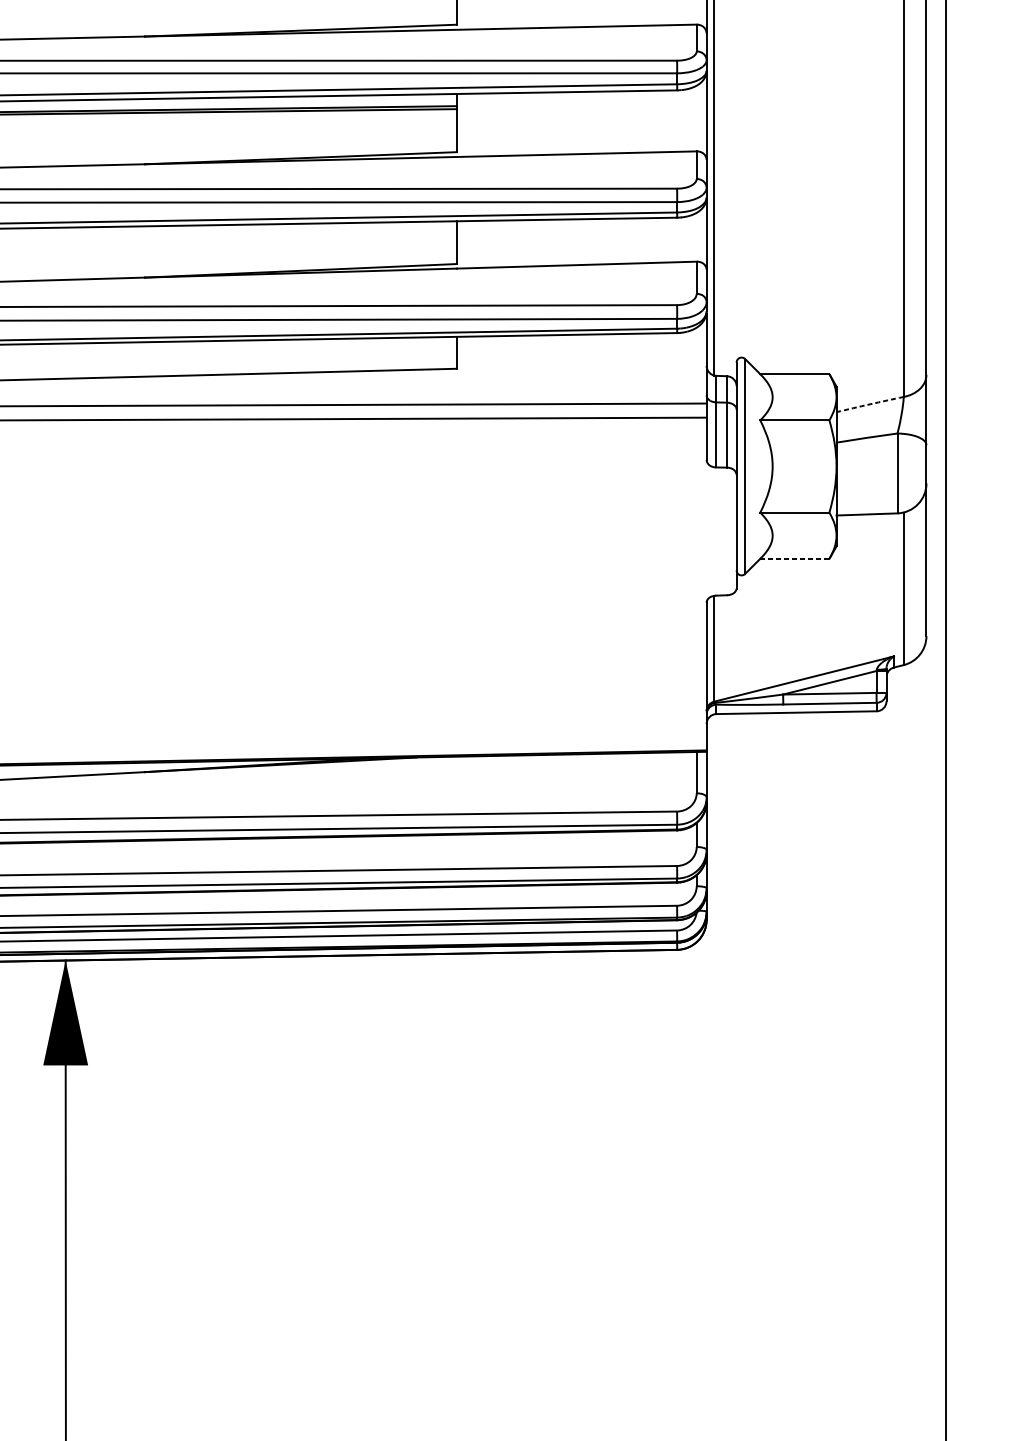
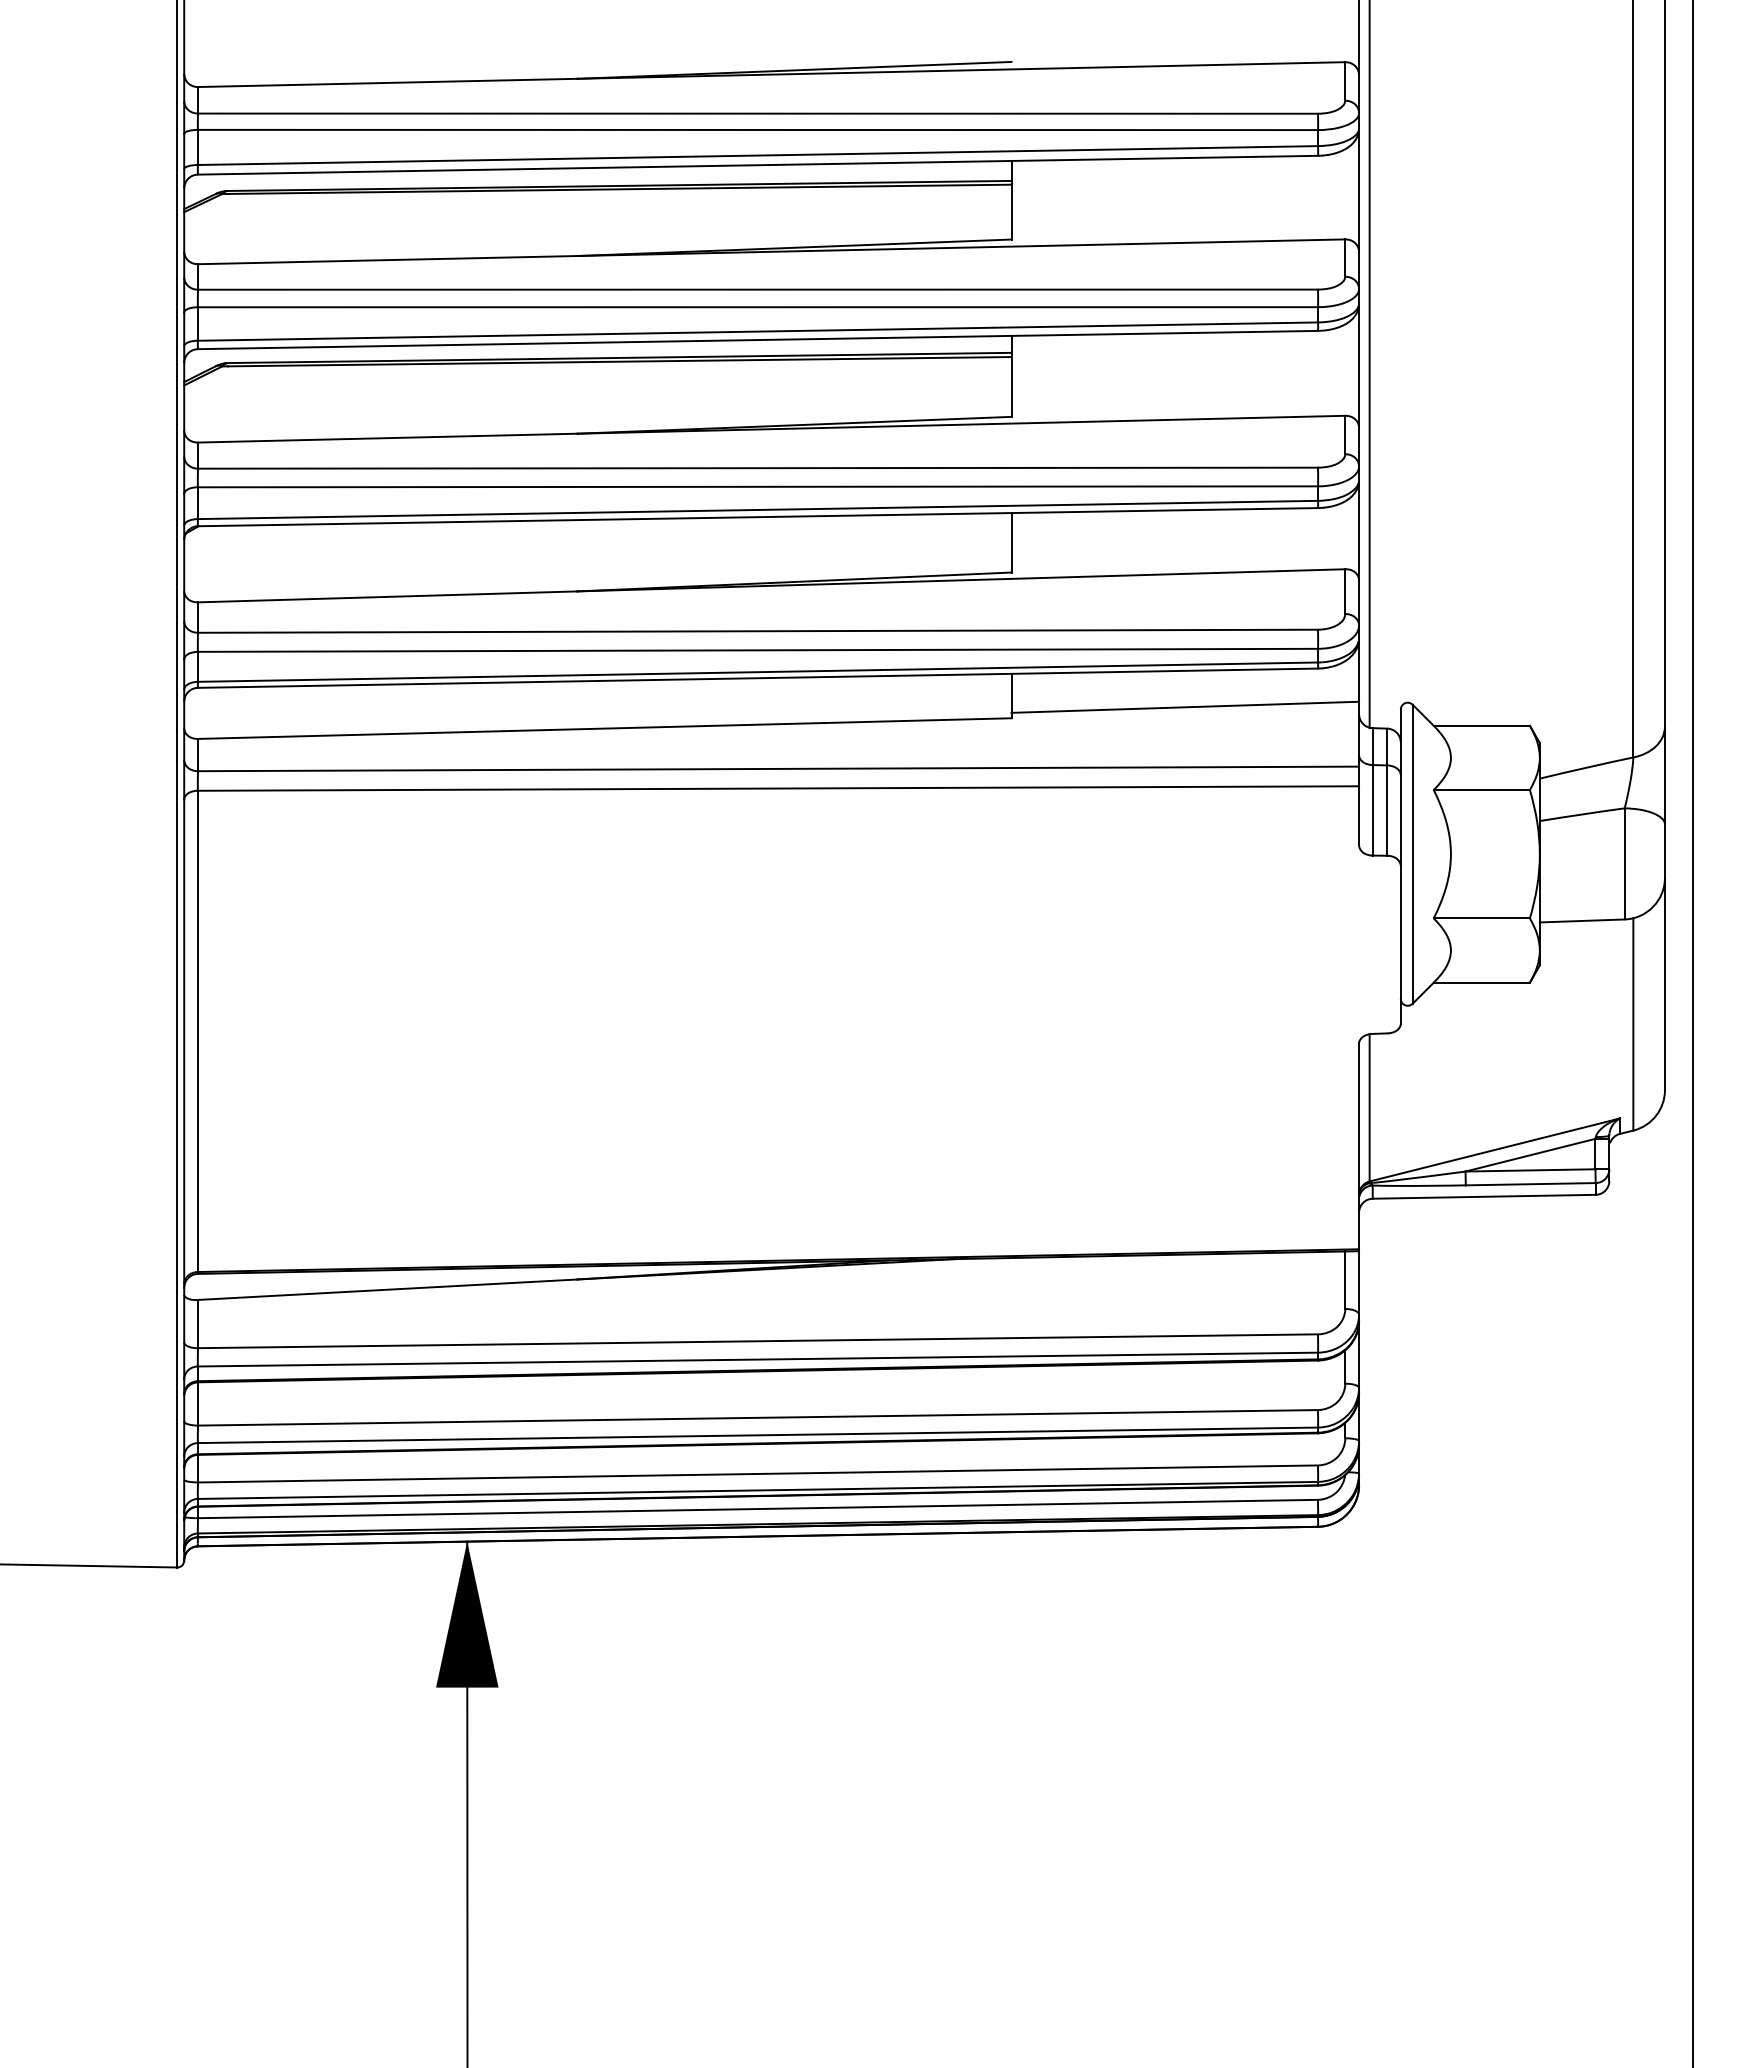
line: (581, 360) -> (1185, 706), added
arc: (870, 404) -> (1586, 767), dashed -> solid
line: (794, 558) -> (1481, 982), dashed -> solid

